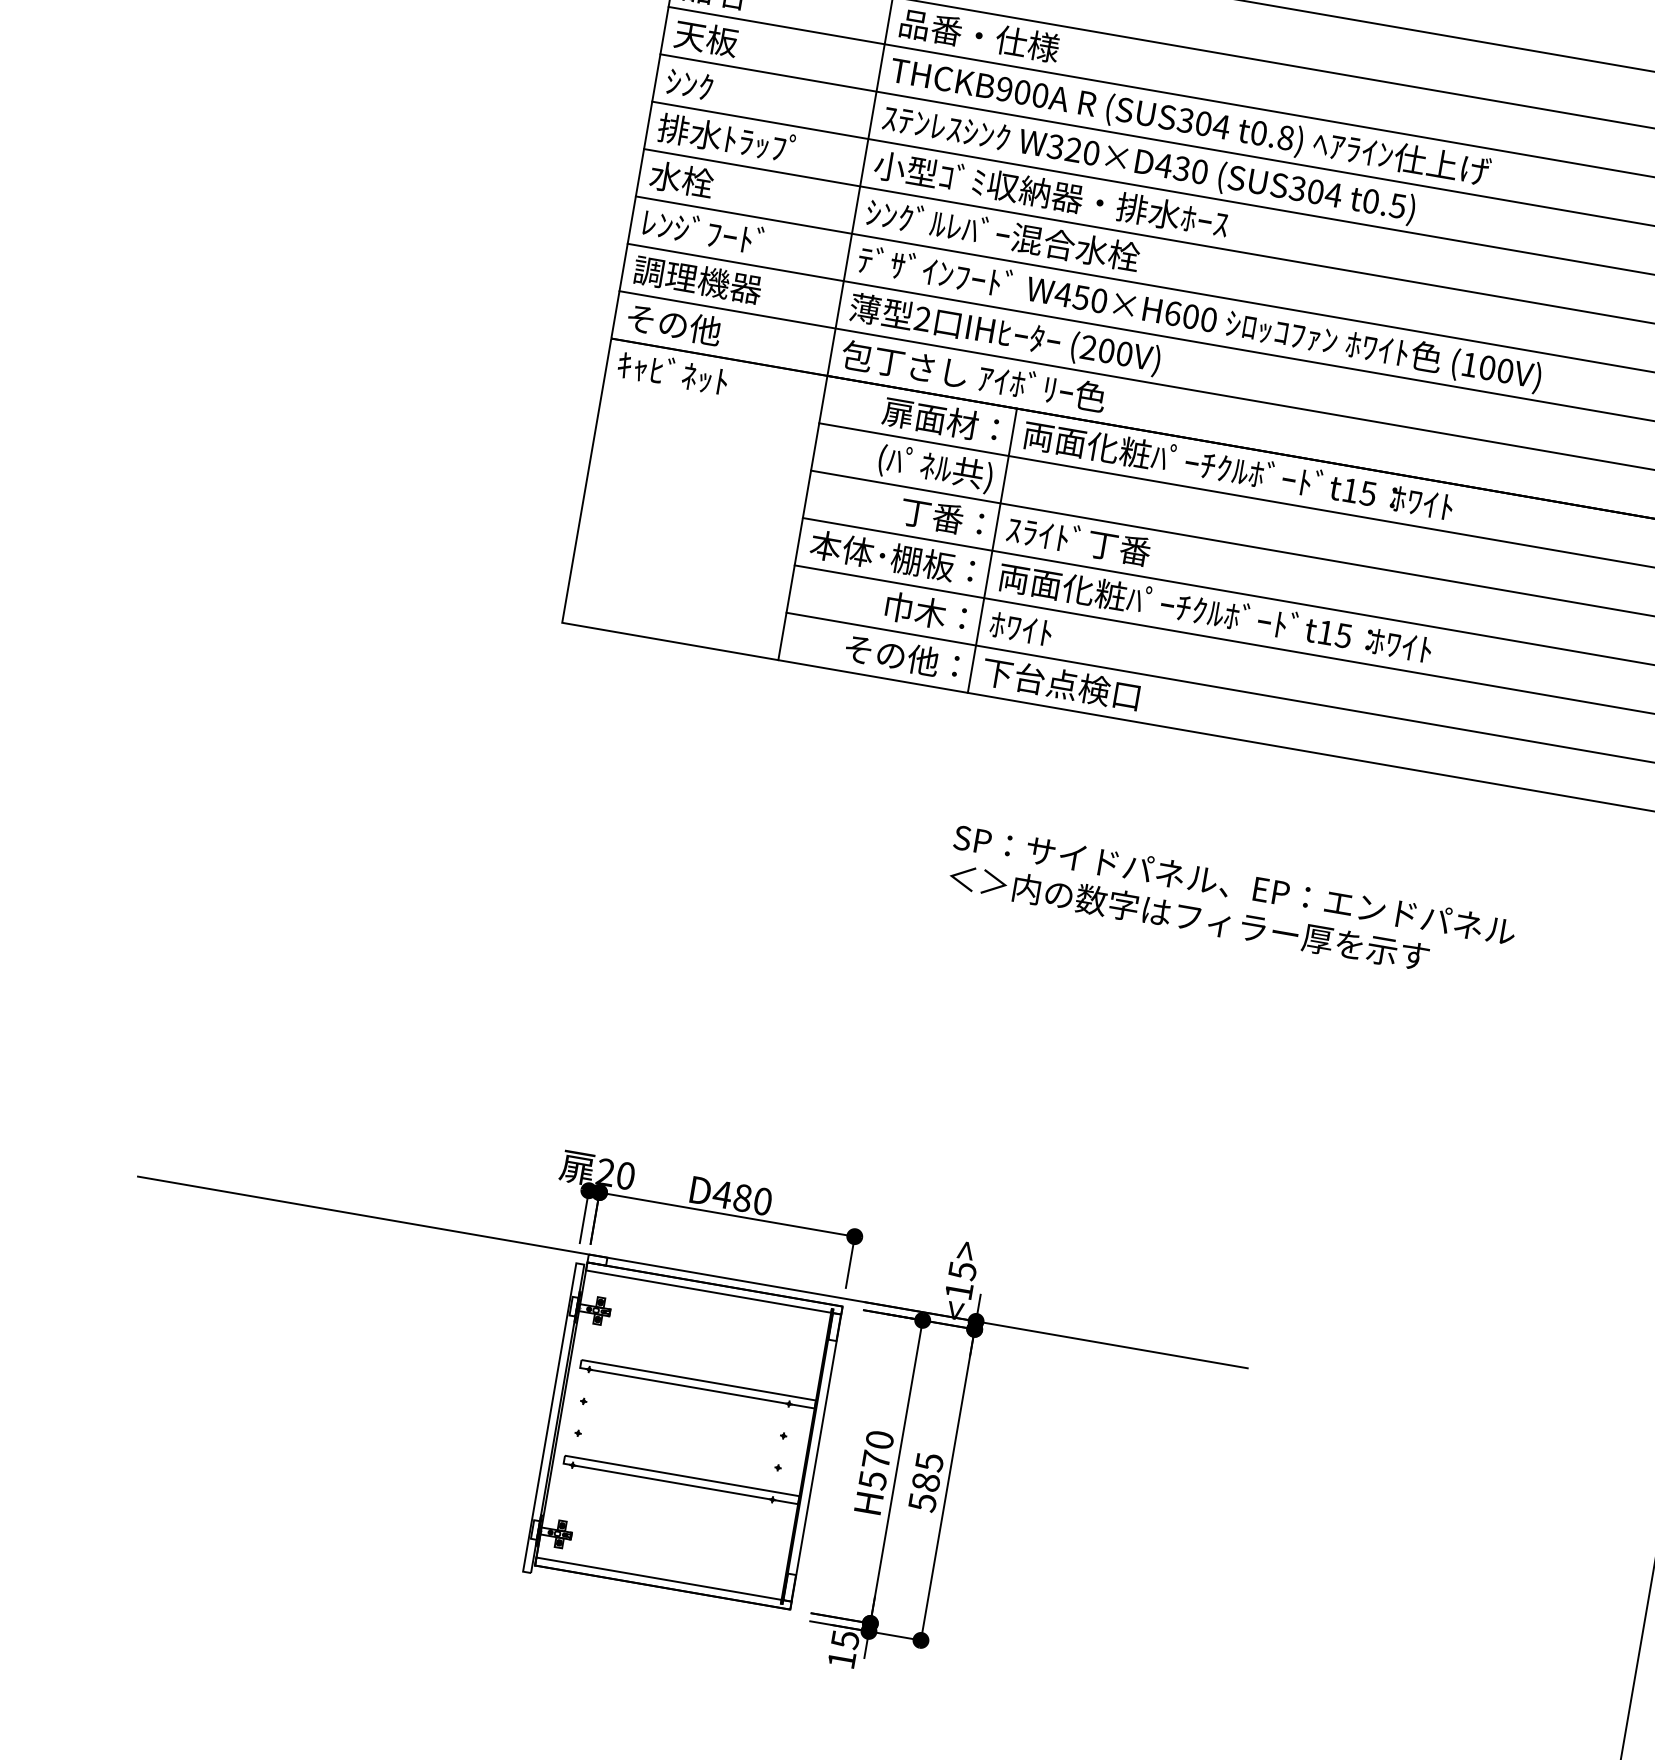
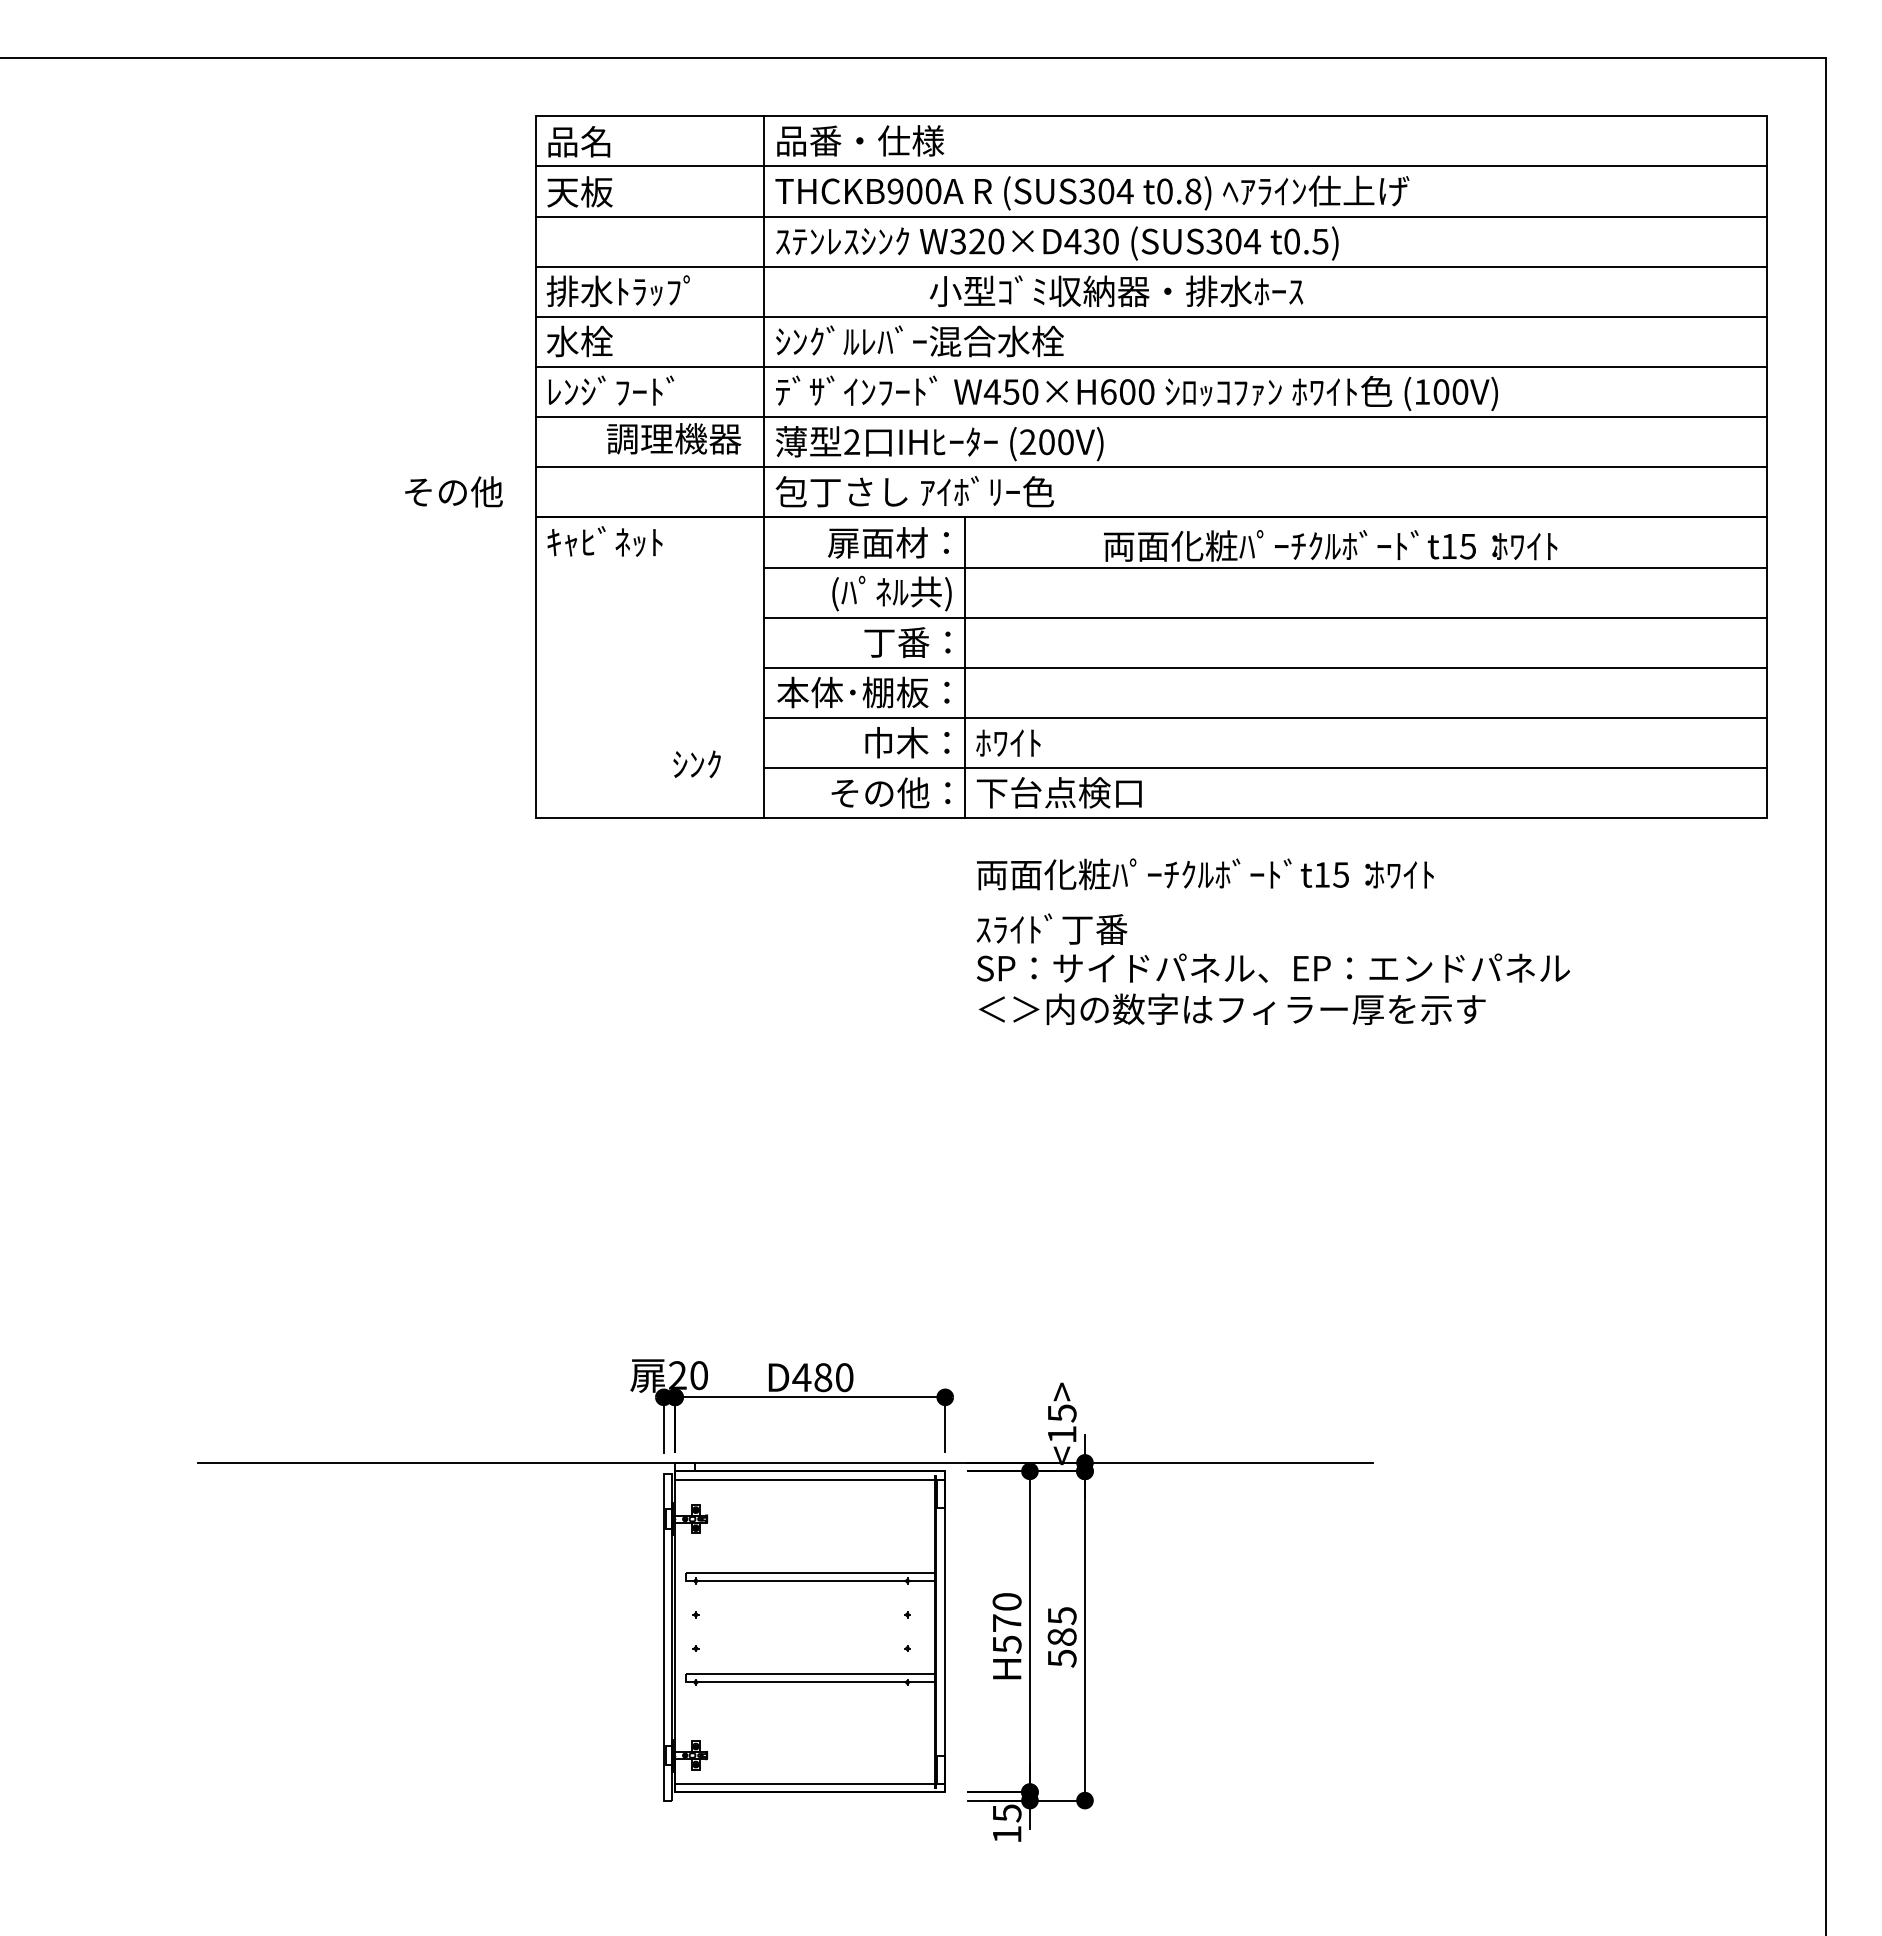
text: (689, 84) -> (696, 764), moved
text: (1051, 194) -> (1116, 291), moved
text: (698, 279) -> (674, 438), moved
text: (674, 324) -> (453, 491), moved
text: (1238, 470) -> (1330, 545), moved
text: (1078, 540) -> (1051, 929), moved
text: (1215, 613) -> (1205, 874), moved

